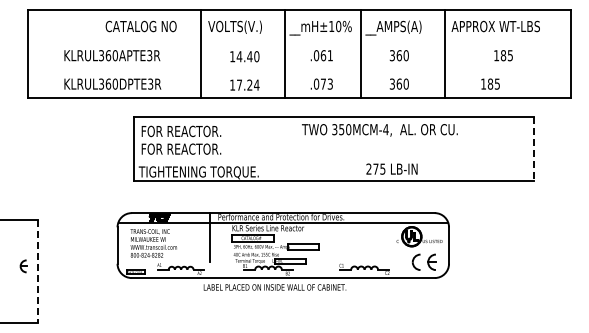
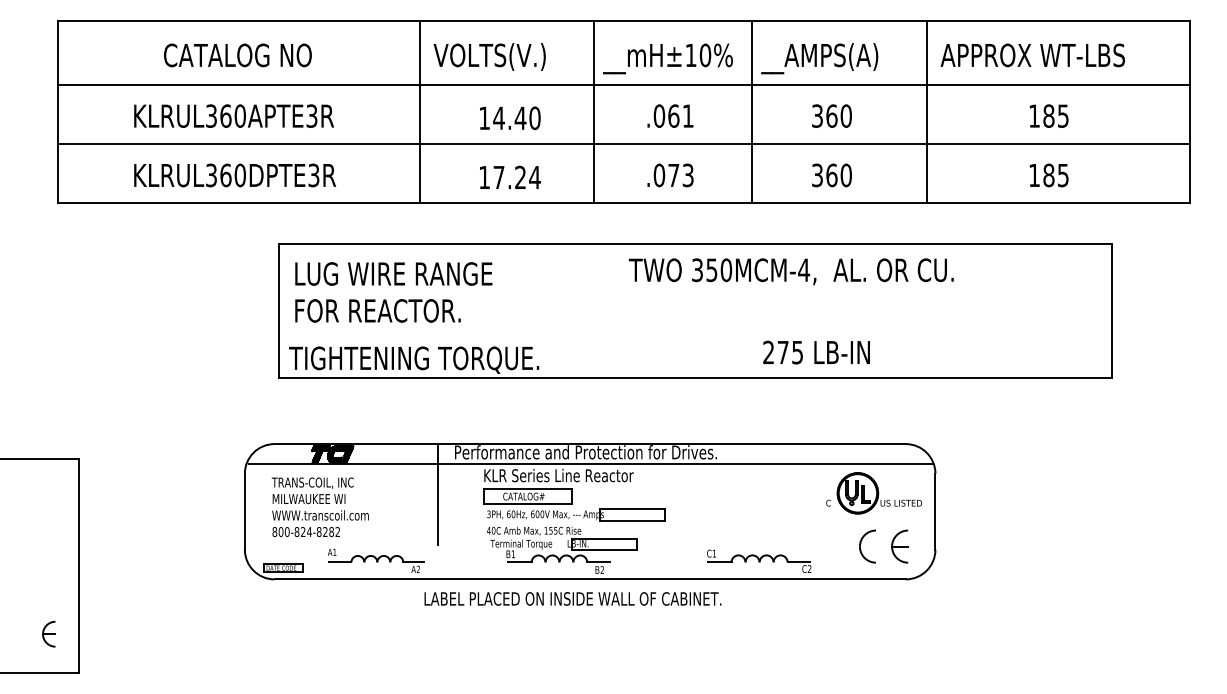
text: (140, 26) -> (236, 55), moved
line: (299, 40) -> (623, 84), added
line: (299, 69) -> (623, 144), added
text: (490, 83) -> (1048, 174), moved
text: (189, 131) -> (394, 274), FOR REACTOR. -> LUG WIRE RANGE
line: (533, 149) -> (1111, 311), dashed -> solid
part: (23, 266) -> (48, 634), moved
line: (38, 272) -> (80, 567), dashed -> solid

